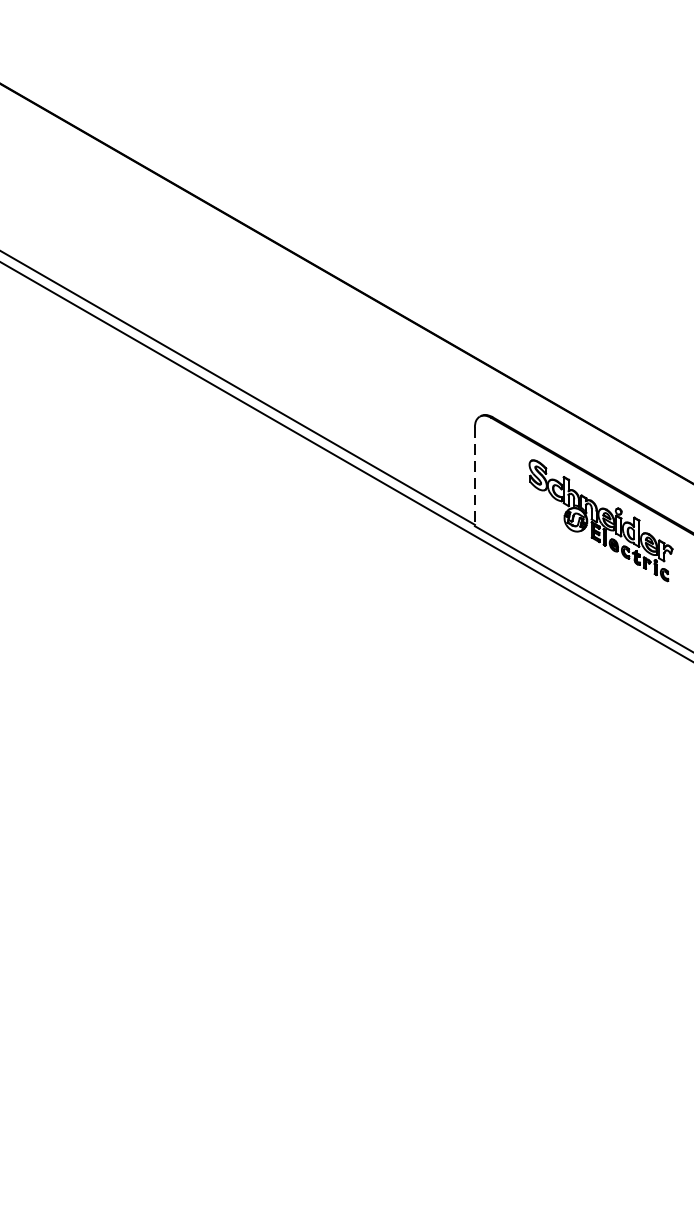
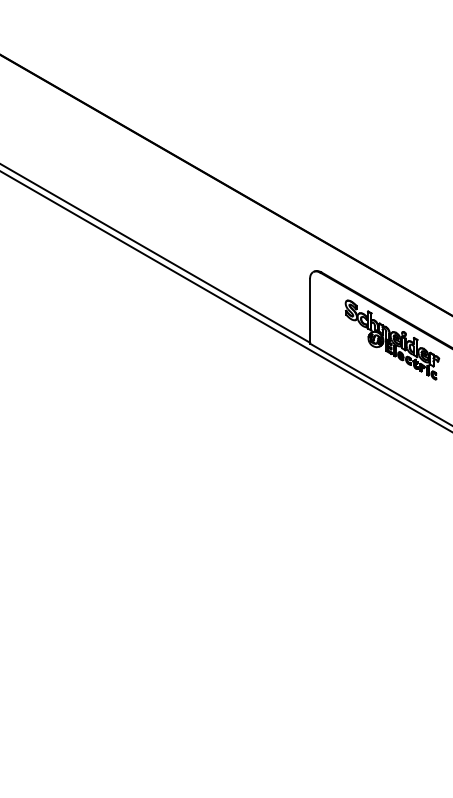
line: (475, 476) -> (310, 311), dashed -> solid

